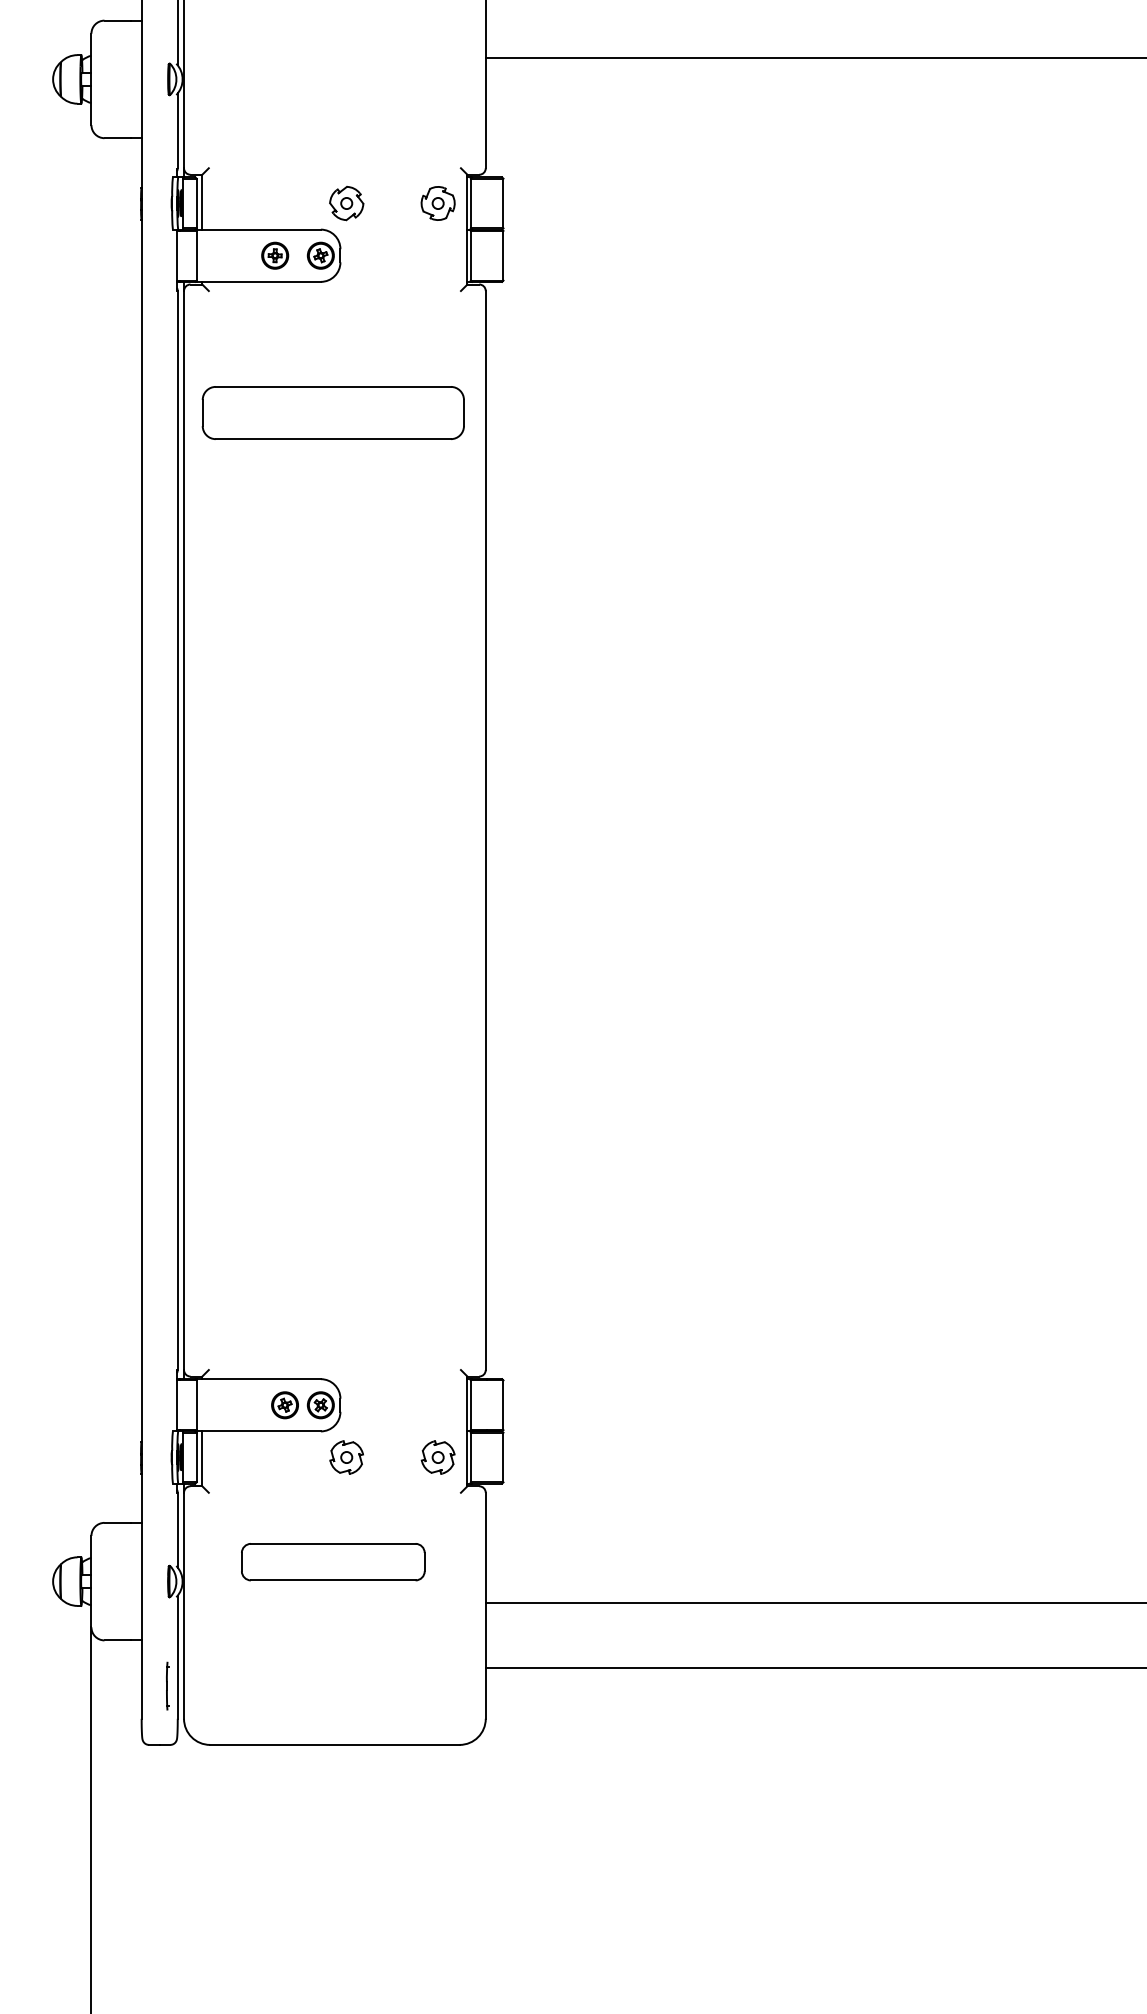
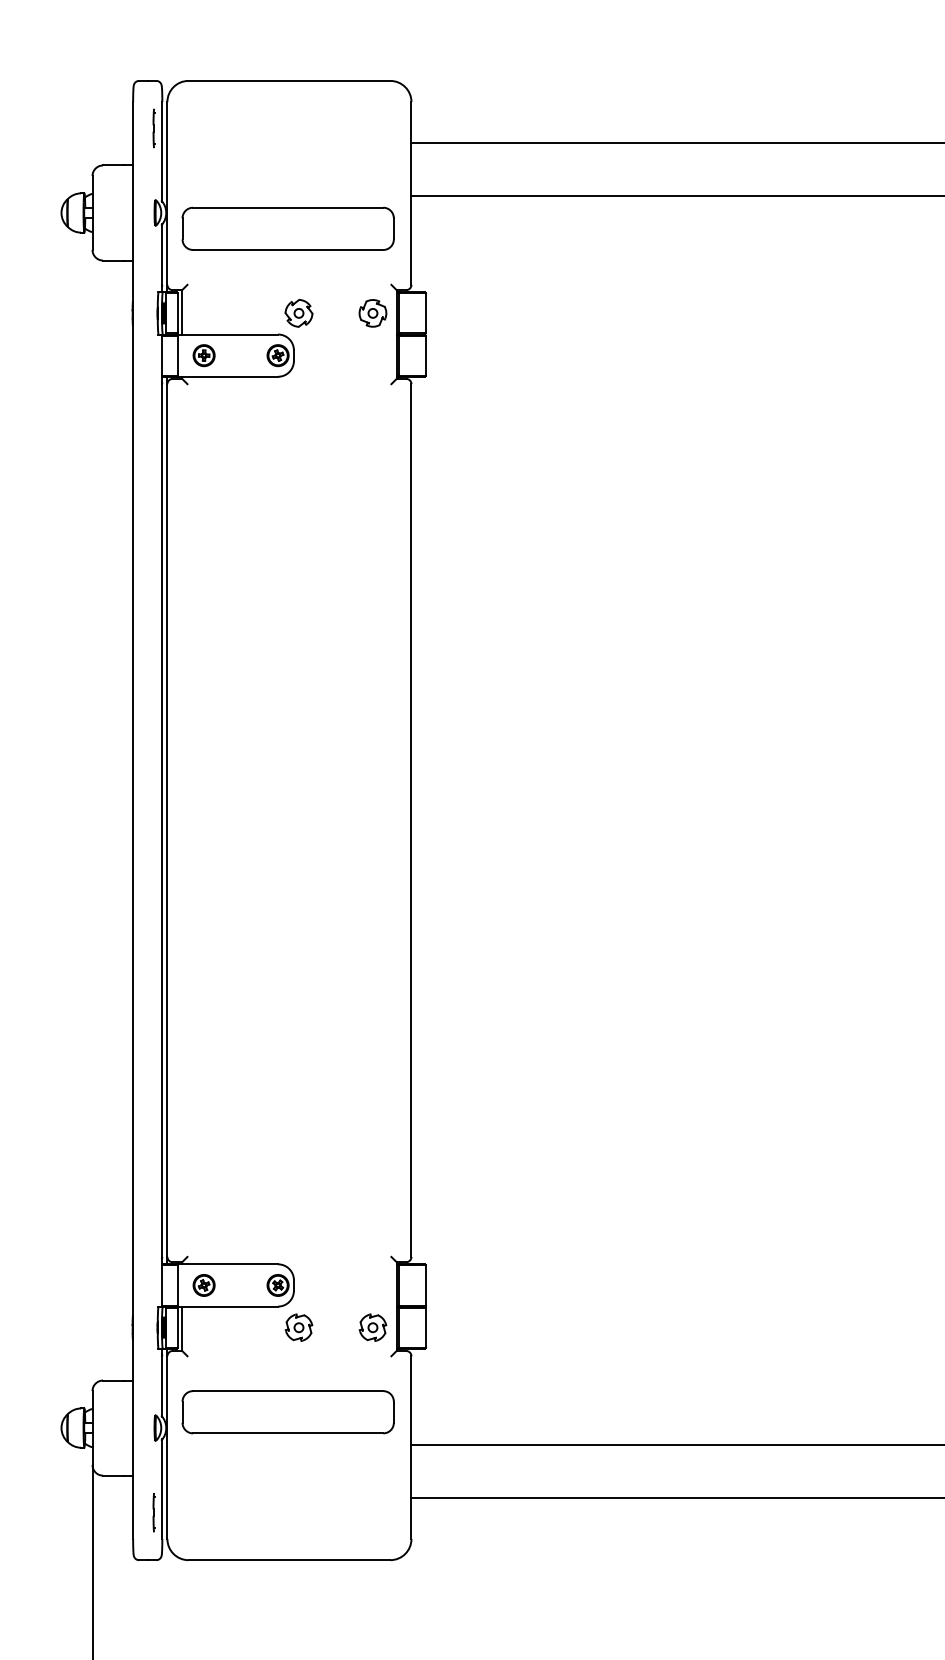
part: (274, 255) -> (203, 355), moved
part: (332, 412) -> (287, 228), moved
part: (284, 1405) -> (203, 1285), moved
part: (332, 1562) -> (287, 1412), size x1.43

